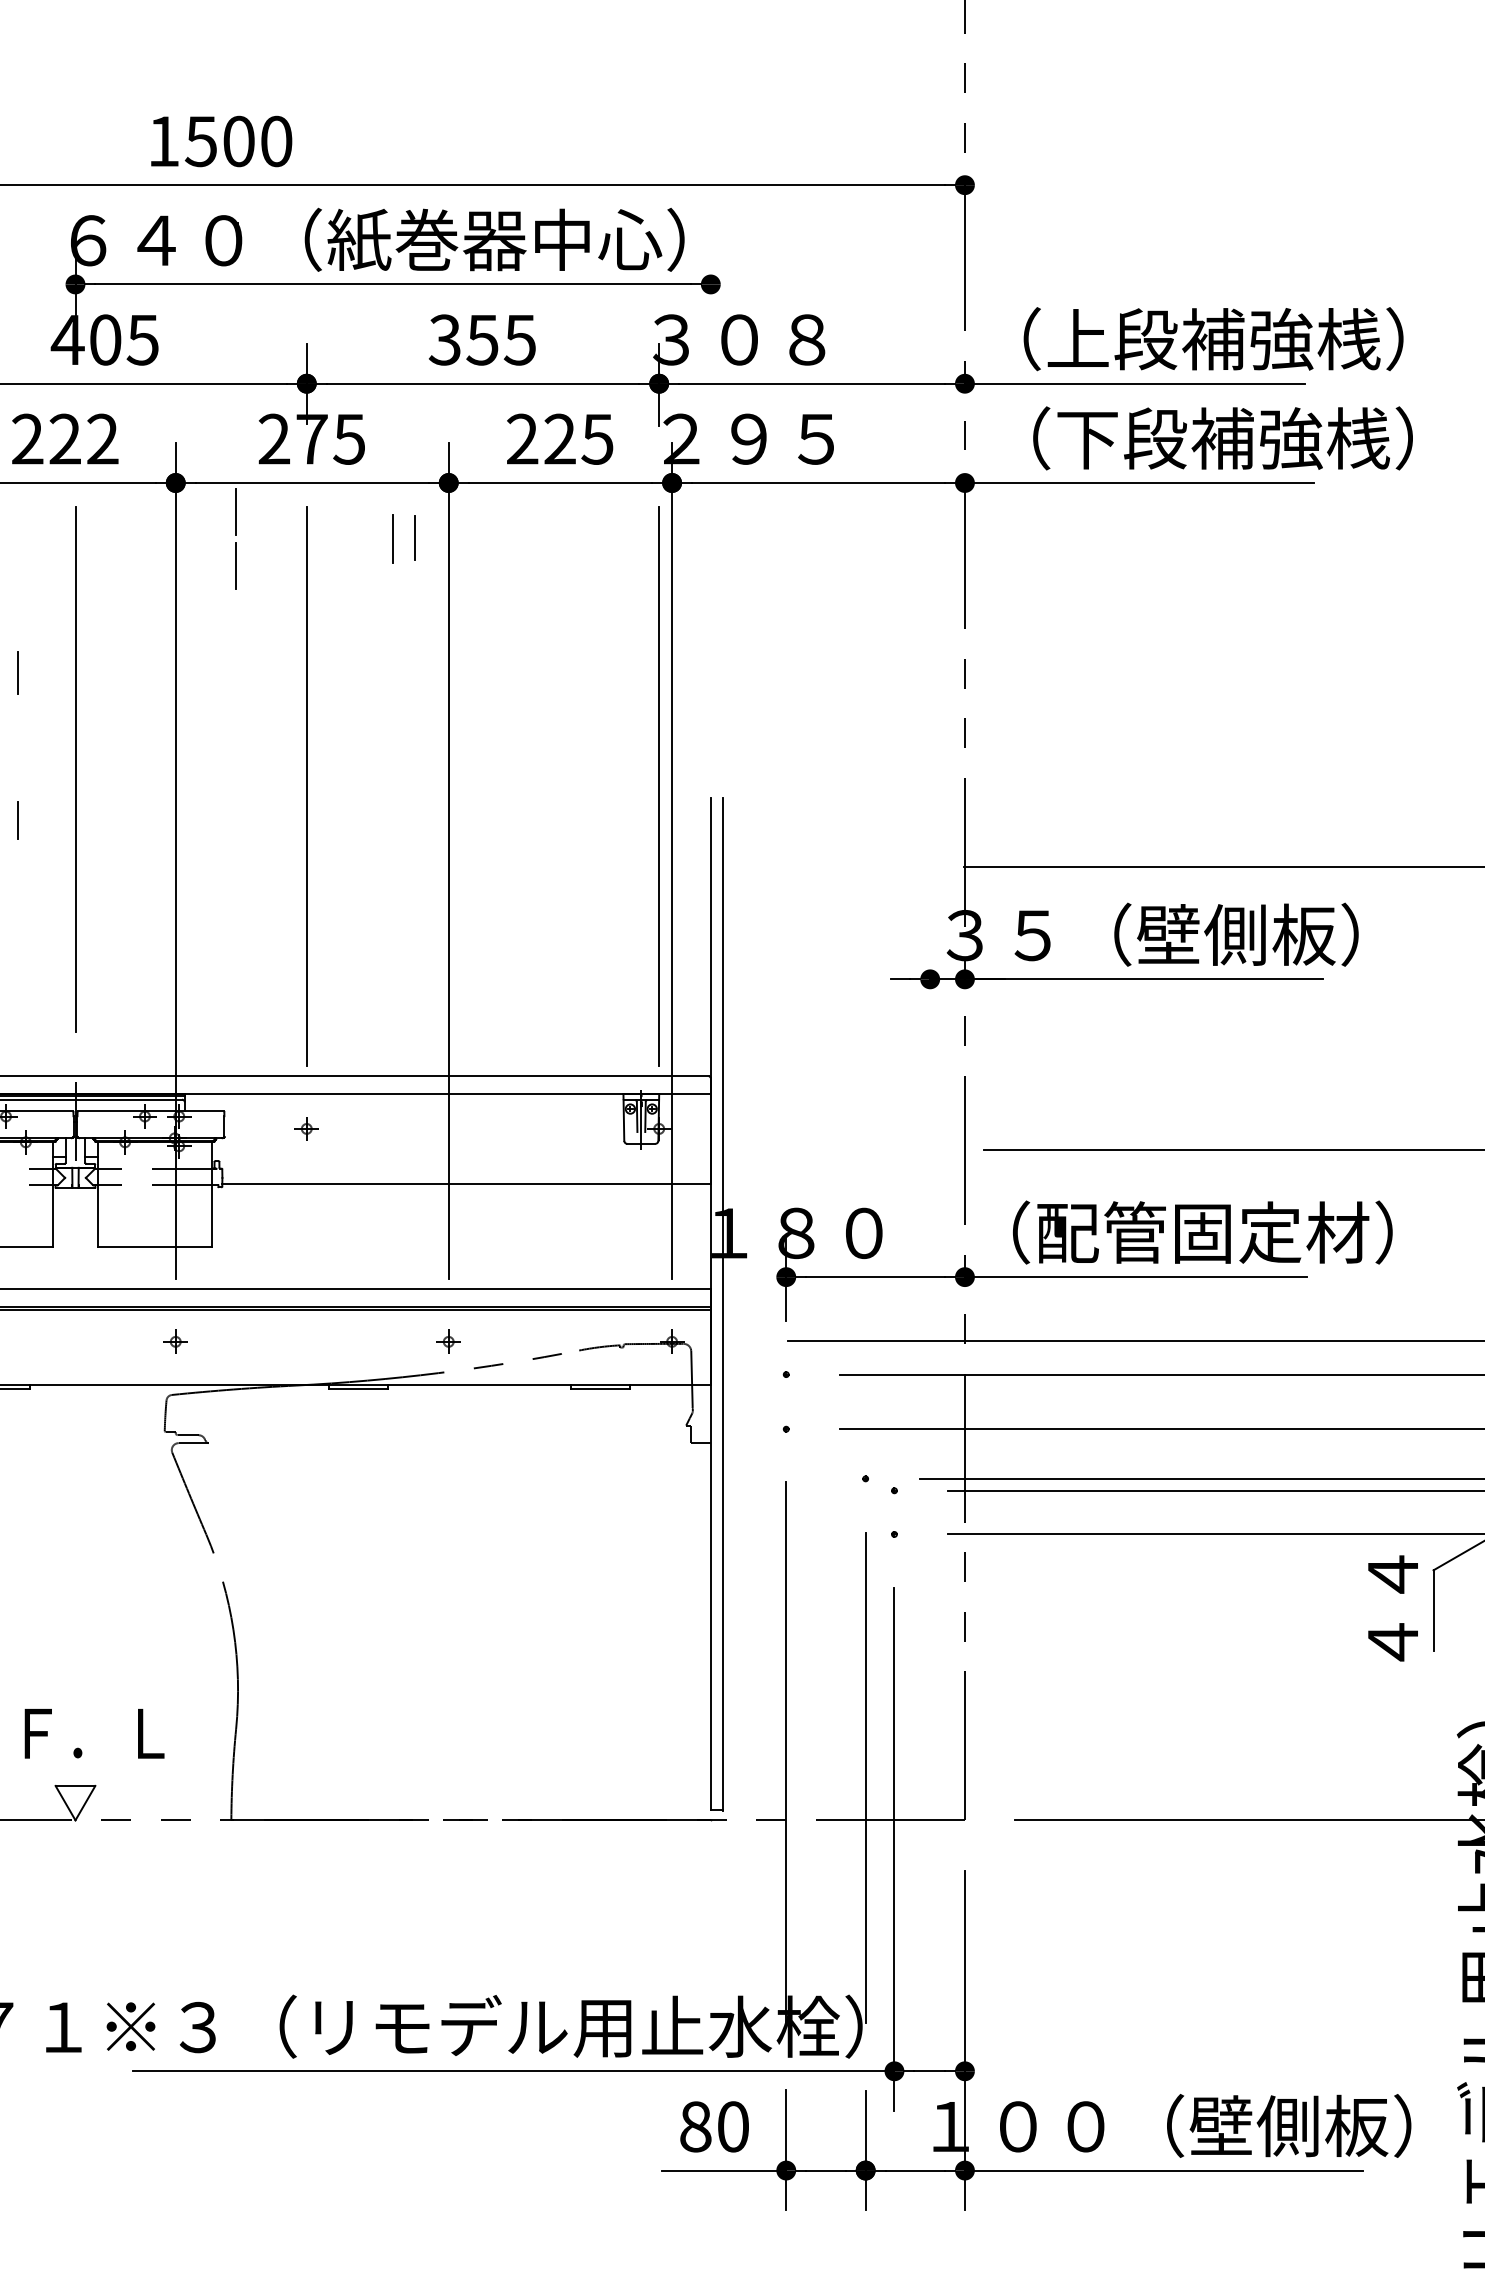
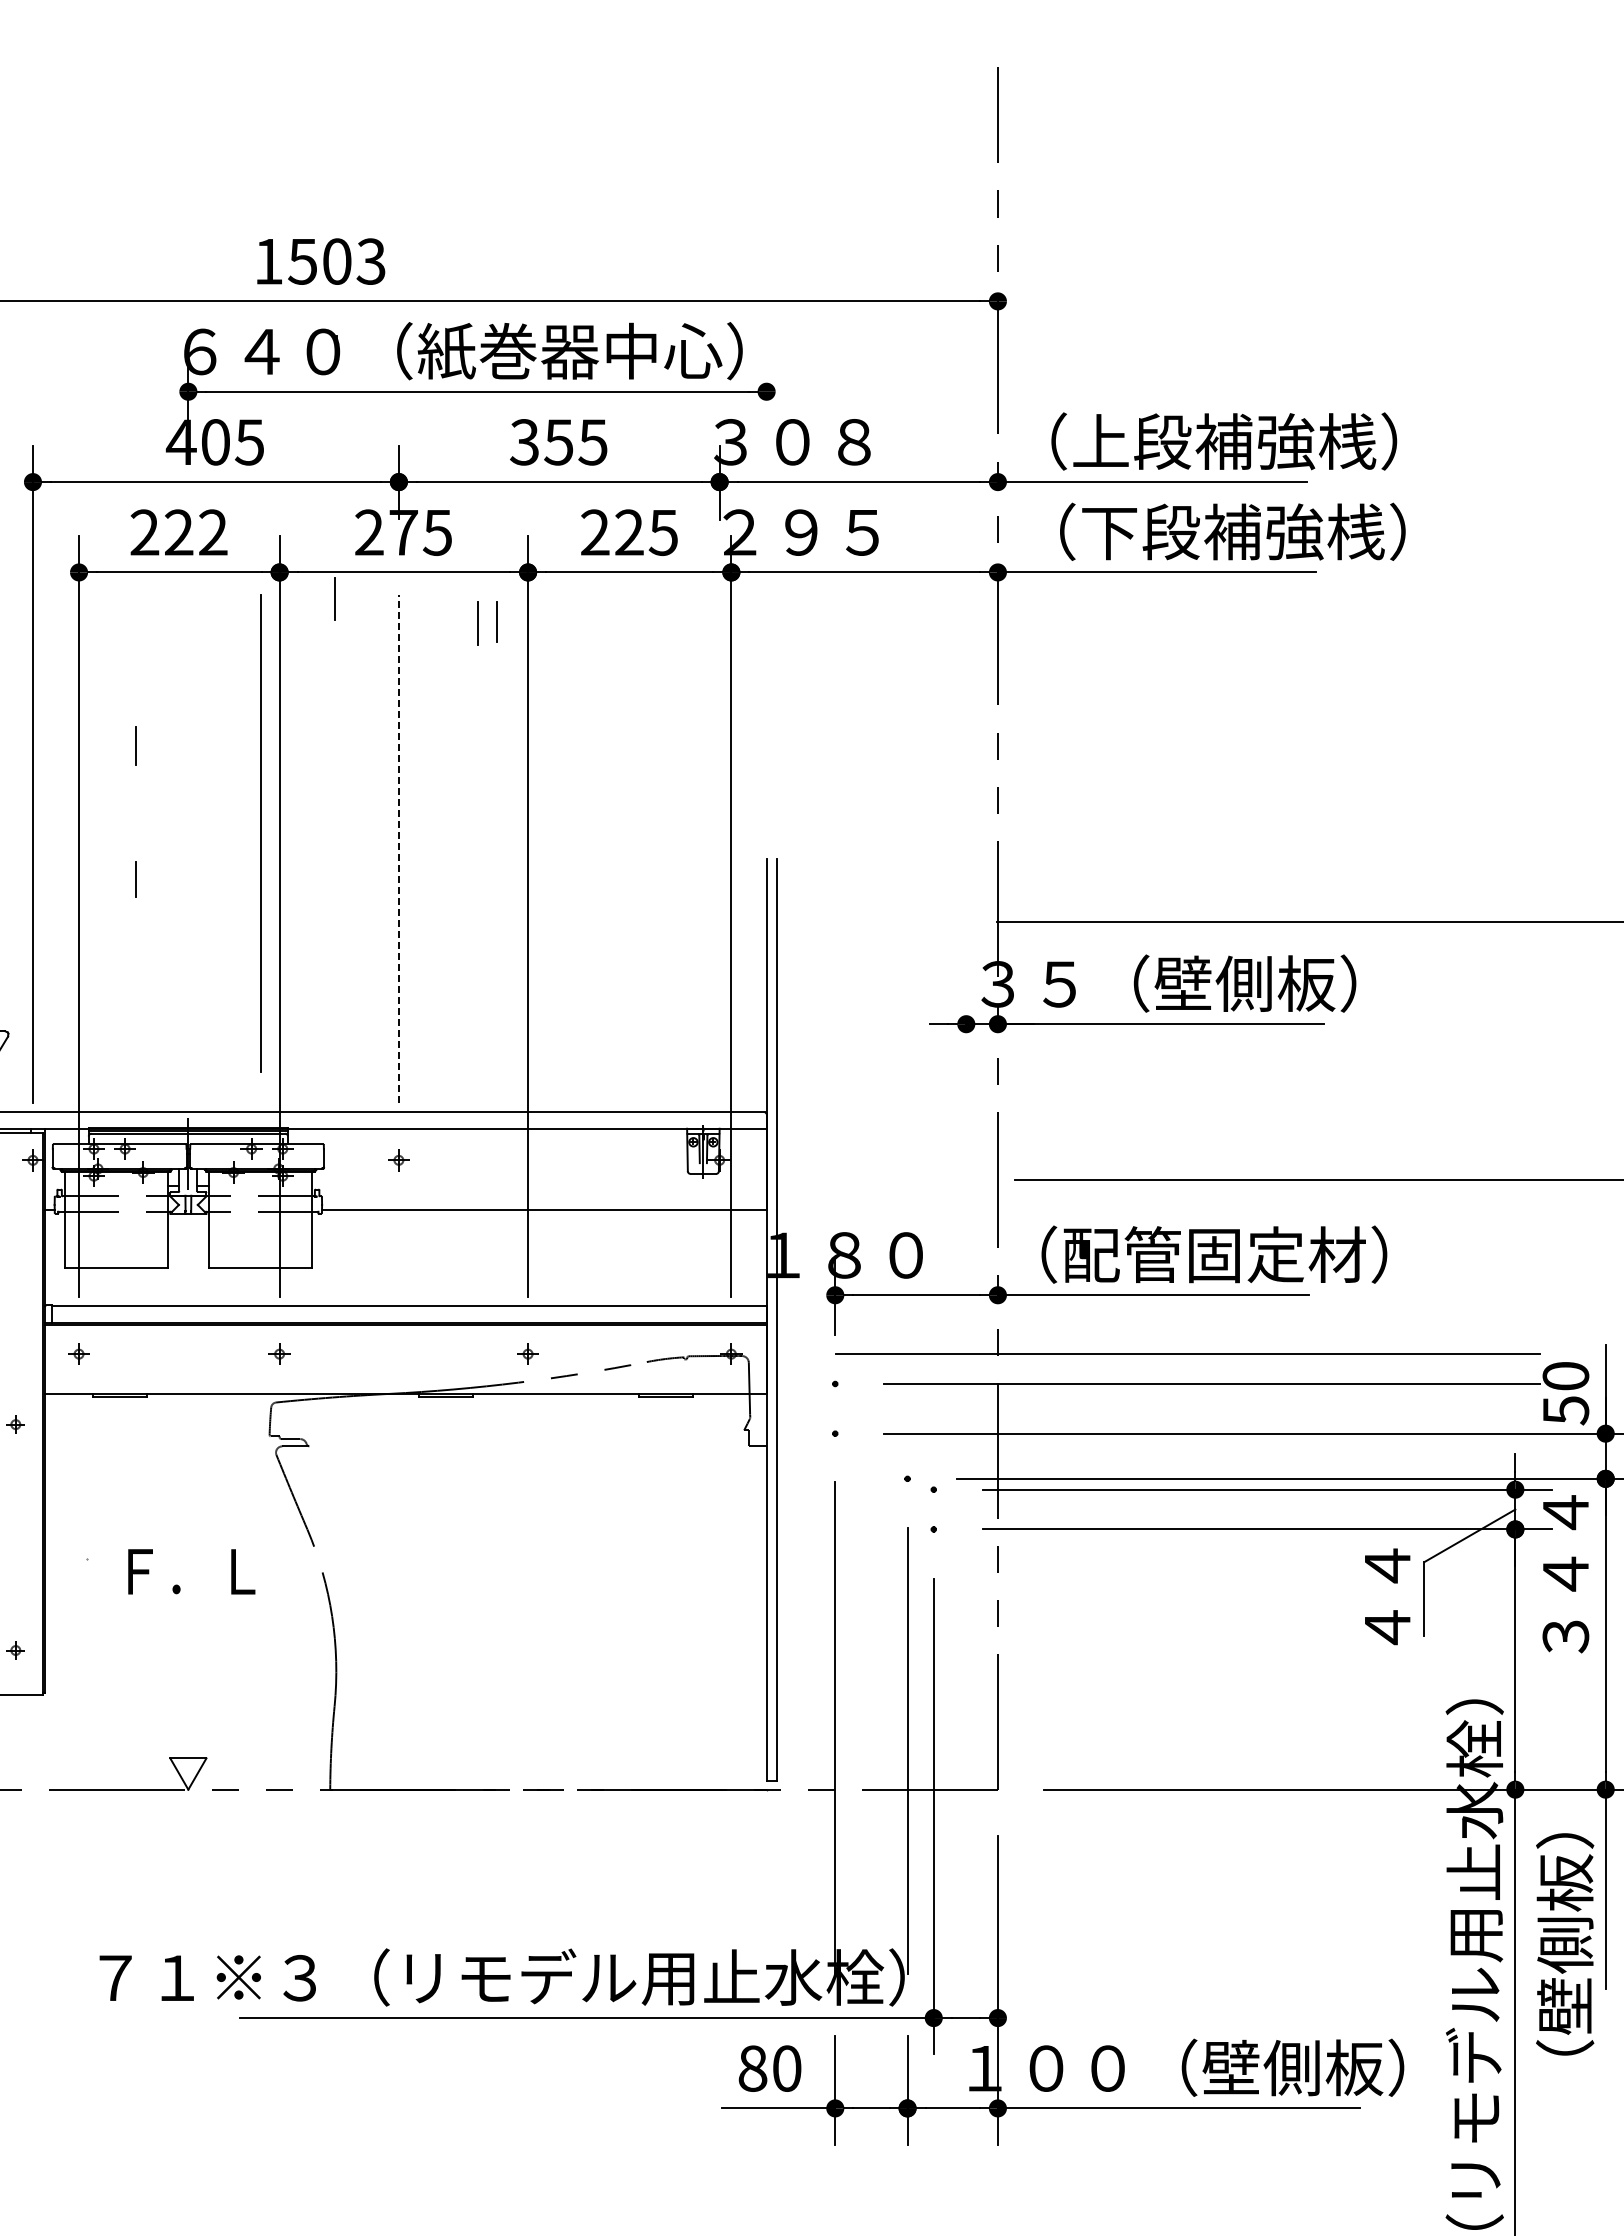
text: (275, 141) -> (370, 261), 1500 -> 1503
line: (236, 565) -> (334, 647), removed
line: (74, 769) -> (260, 833), moved
line: (306, 786) -> (398, 848), solid -> dashed
line: (659, 786) -> (719, 848), removed
text: (94, 1733) -> (191, 1571), moved

